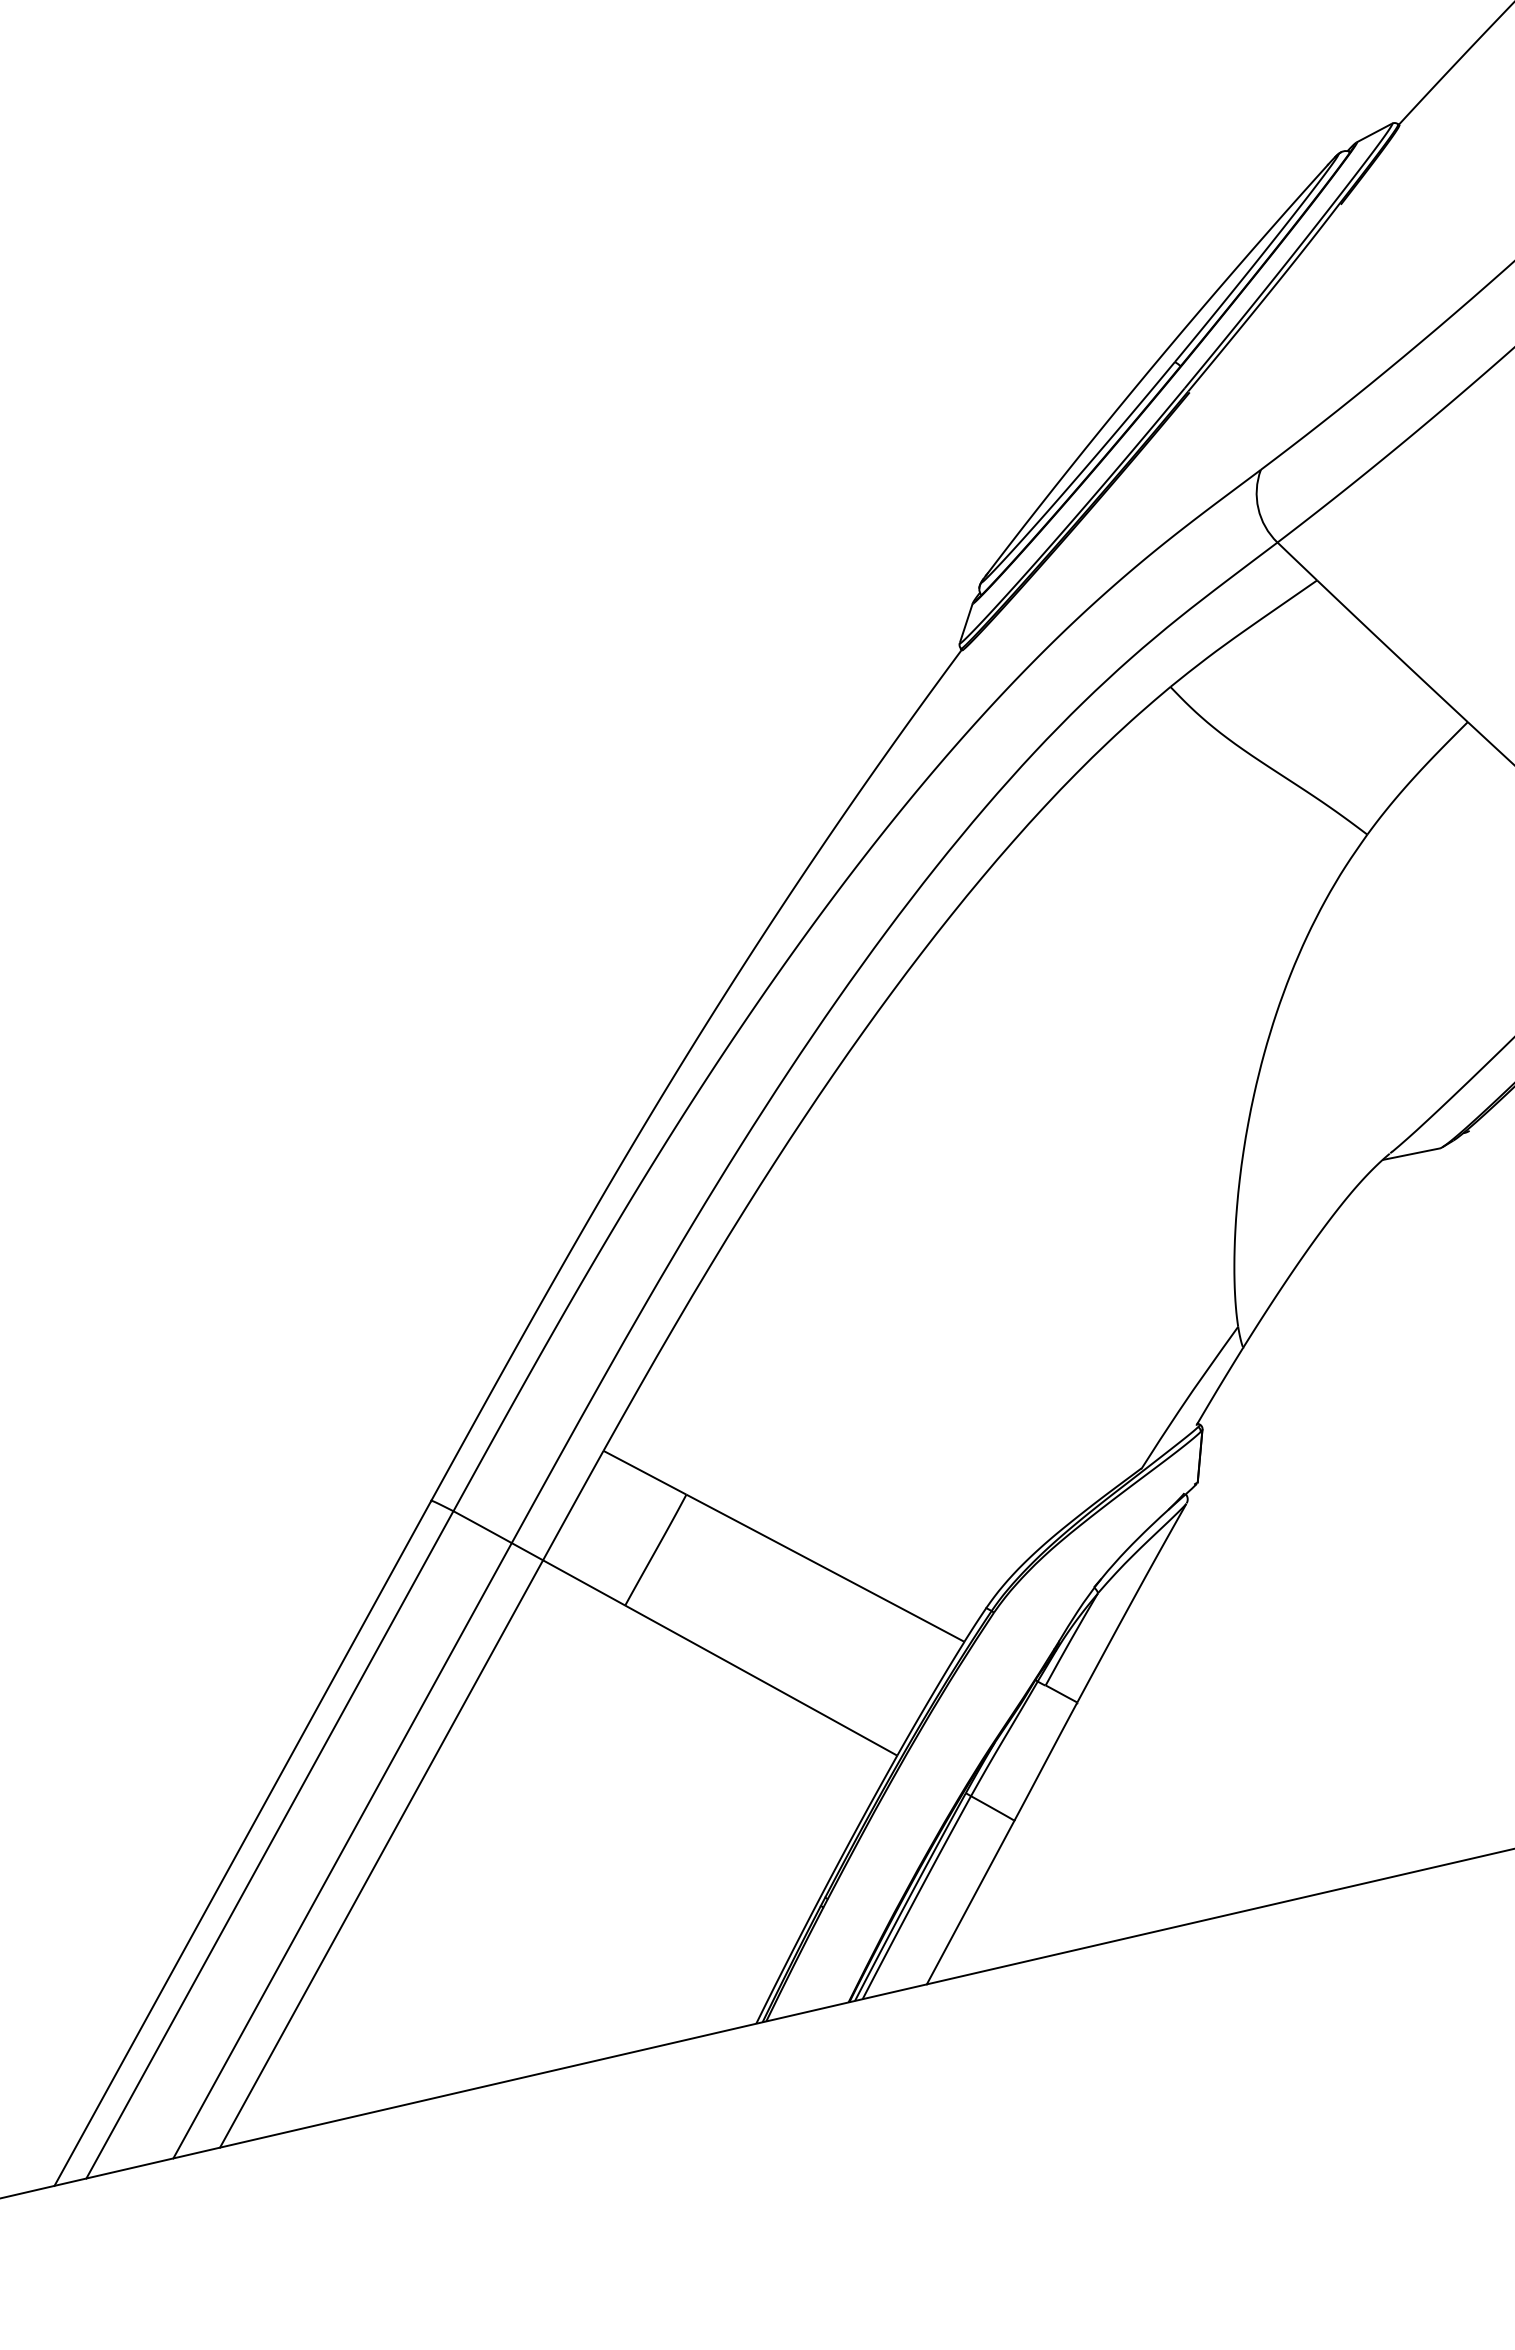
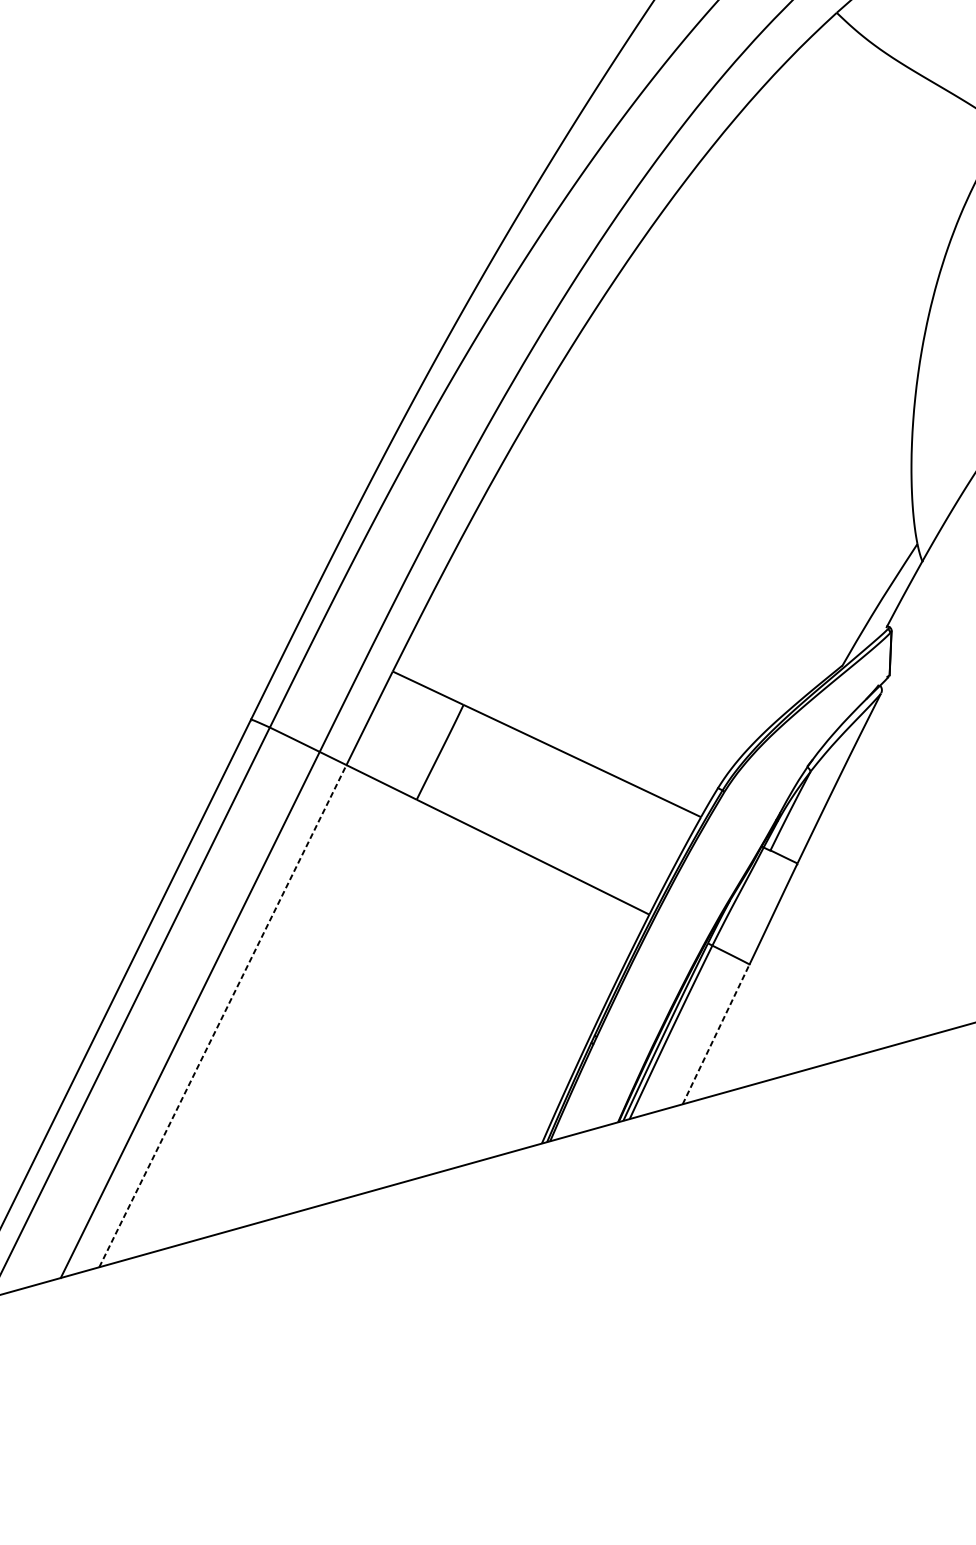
line: (381, 1853) -> (222, 1015), solid -> dashed
line: (970, 1902) -> (715, 1034), solid -> dashed

